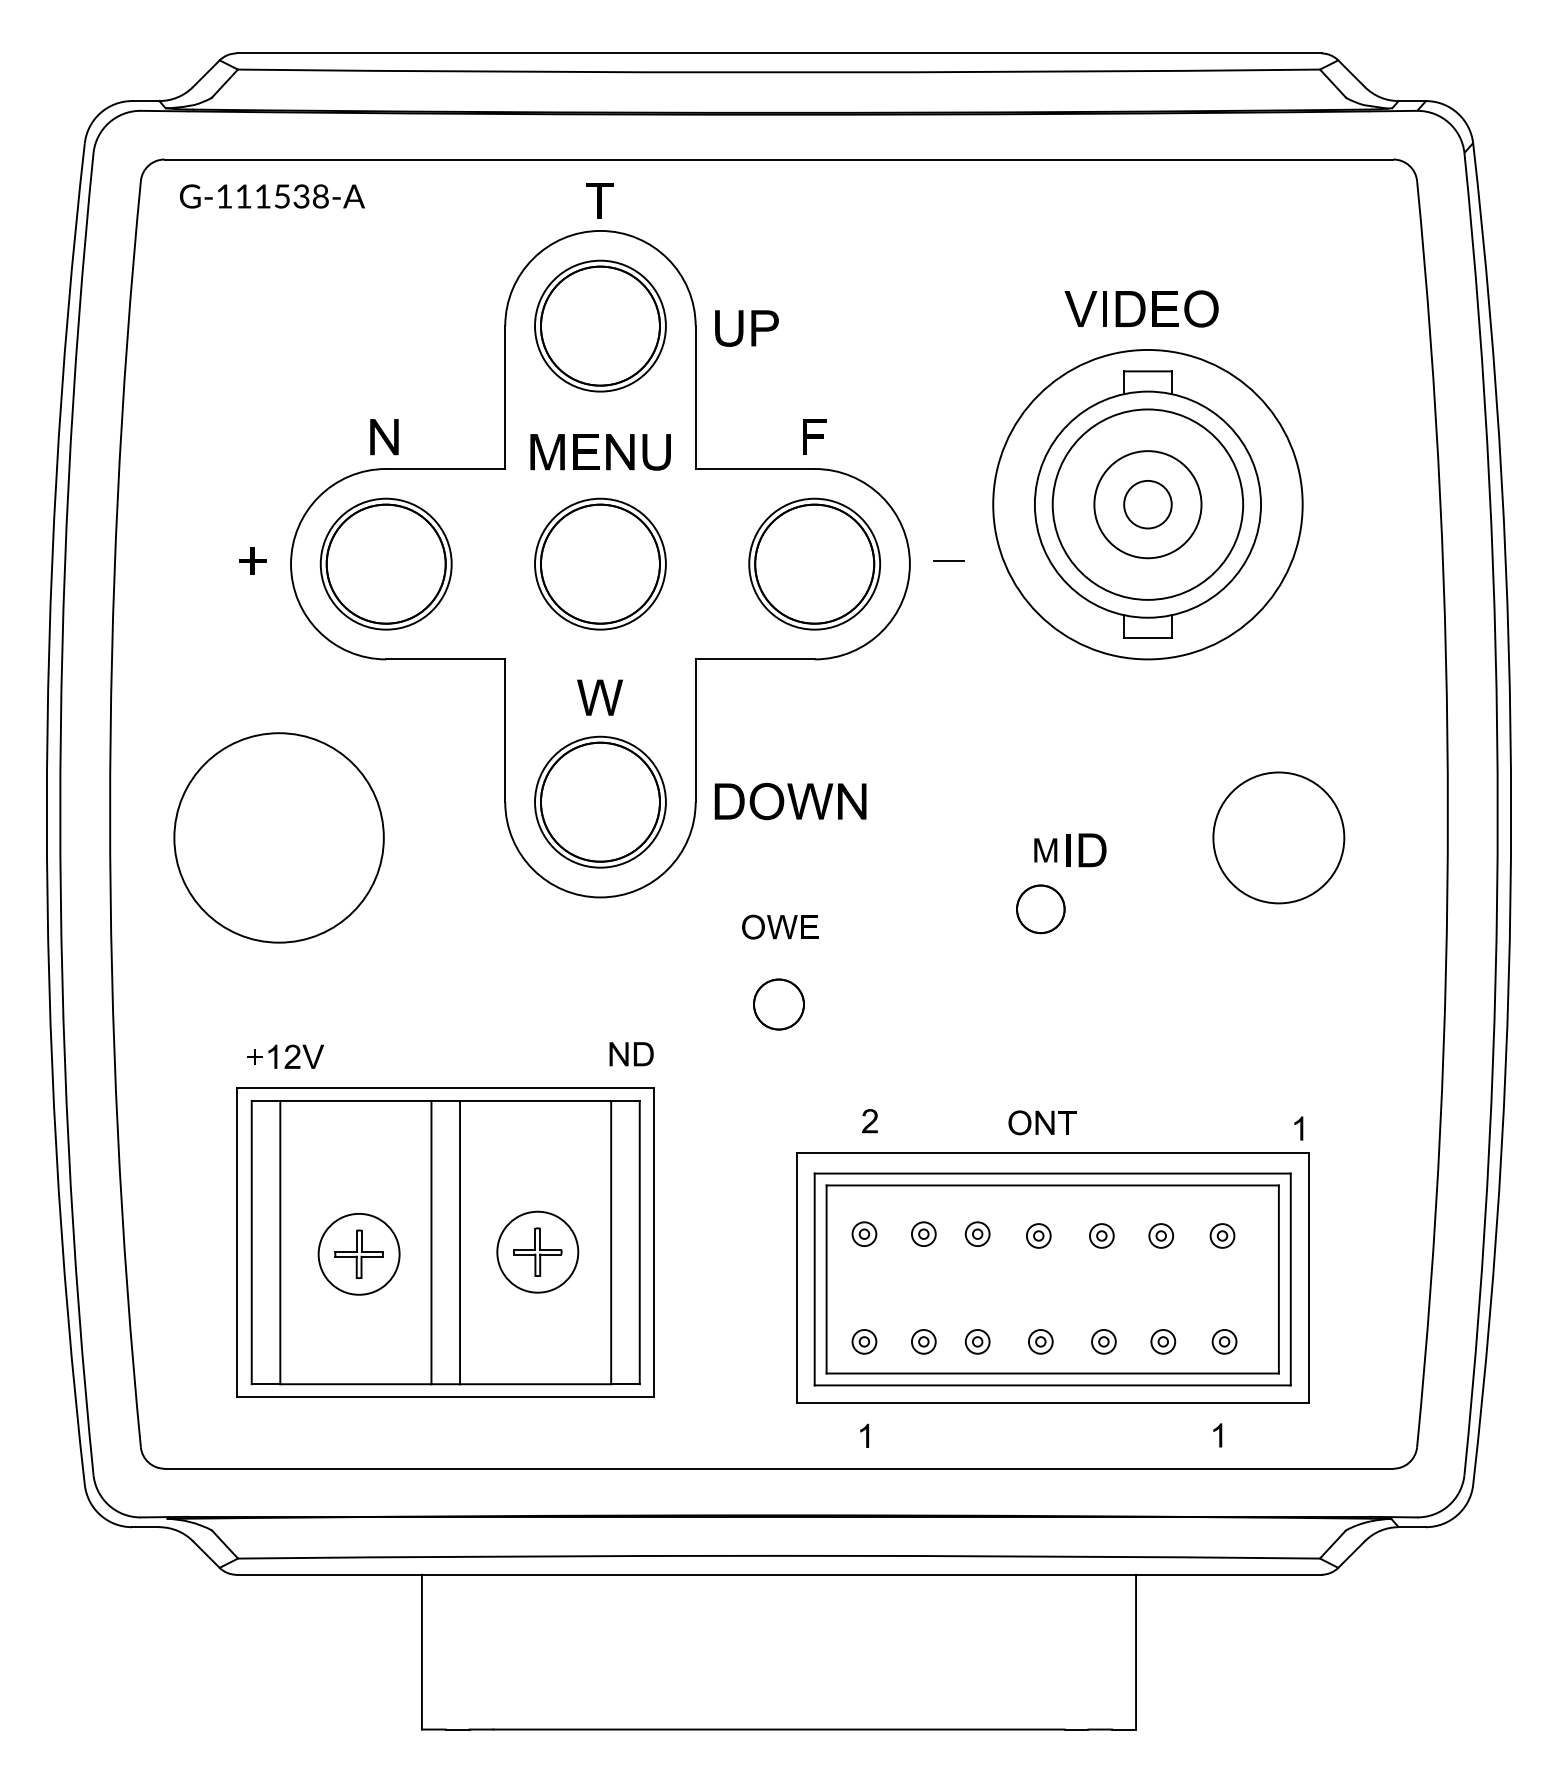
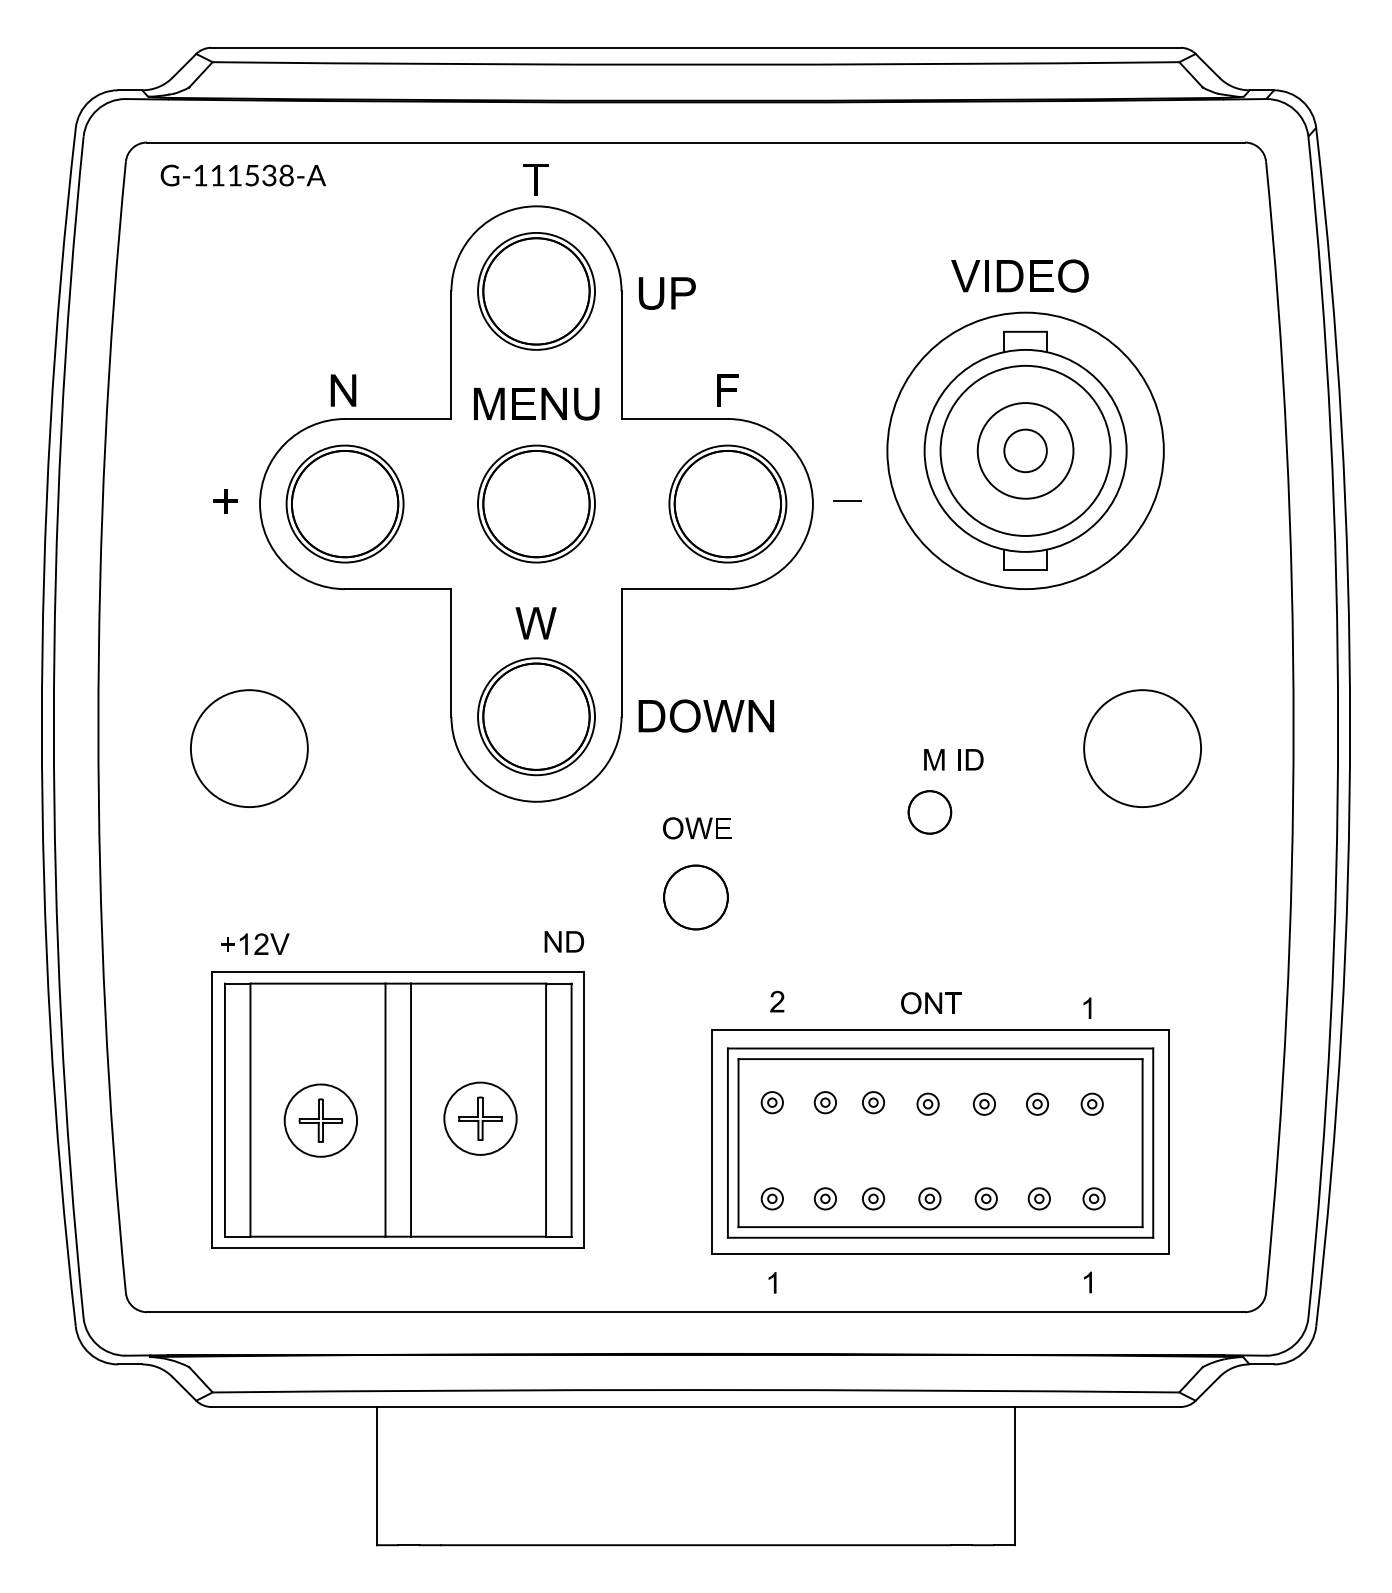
circle: (278, 837) -> (248, 748), size x0.62
part: (1086, 850) -> (970, 759), size x0.71
part: (778, 1004) -> (695, 897), size x1.43
part: (1298, 1127) -> (1087, 1007), moved

